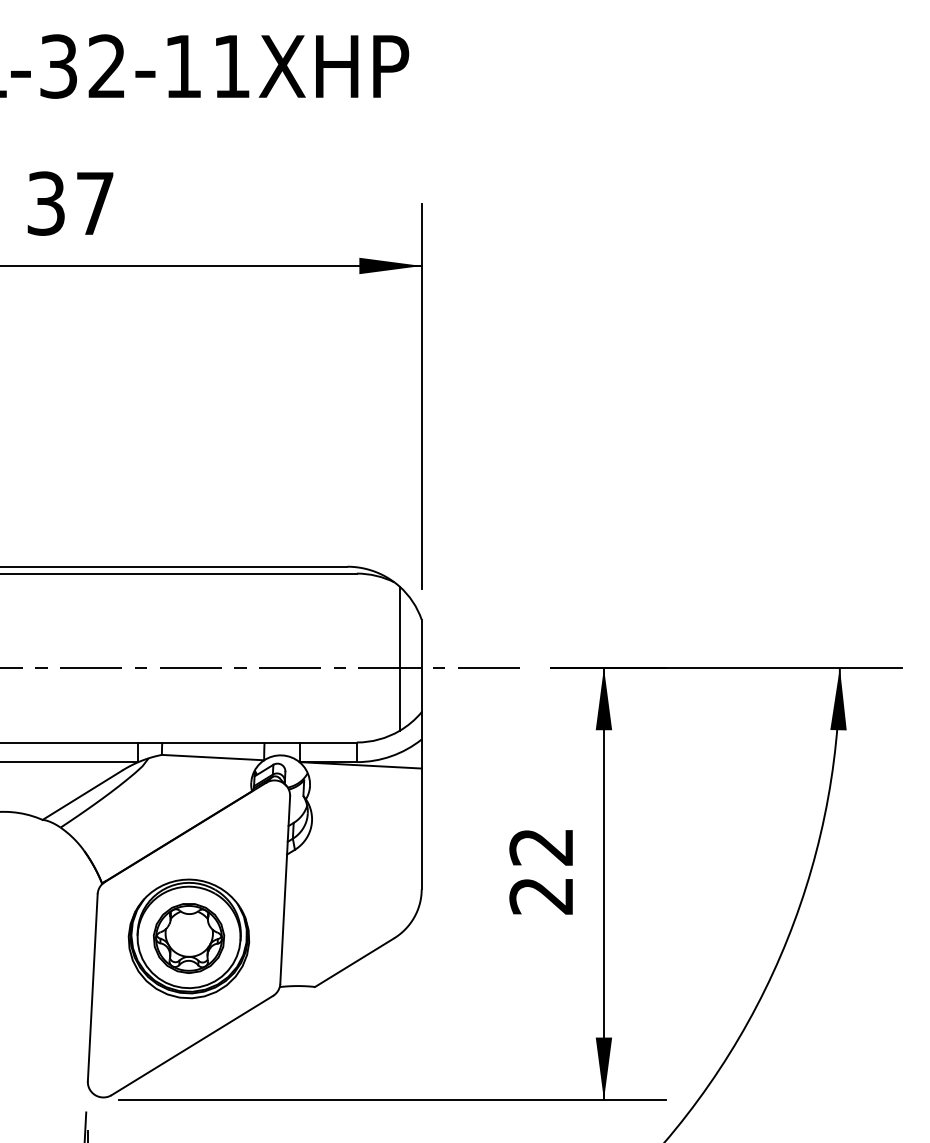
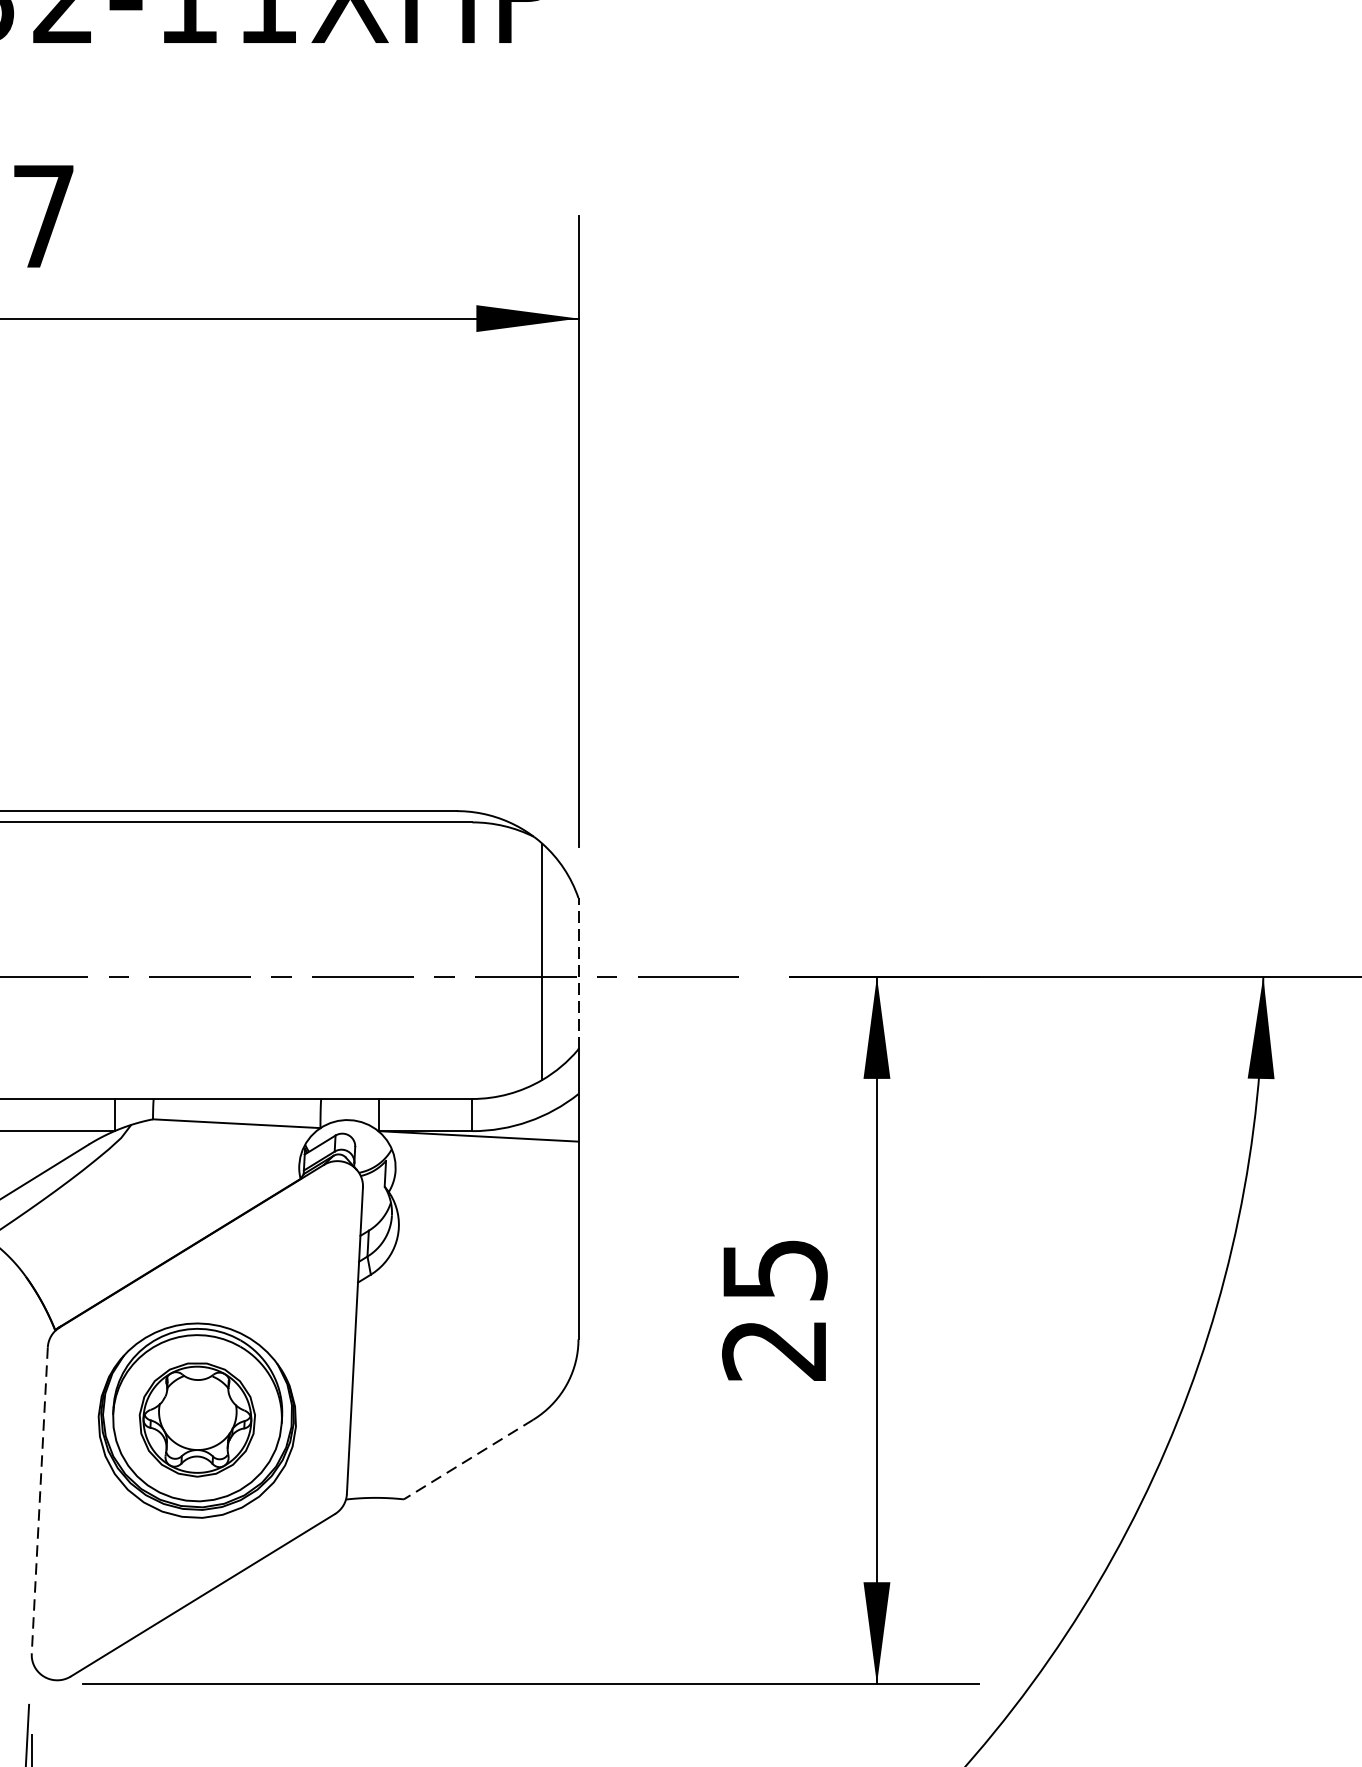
line: (421, 665) -> (578, 972), solid -> dashed
text: (541, 847) -> (774, 1270), 22 -> 25
line: (354, 962) -> (468, 1459), solid -> dashed
line: (92, 987) -> (39, 1500), solid -> dashed

